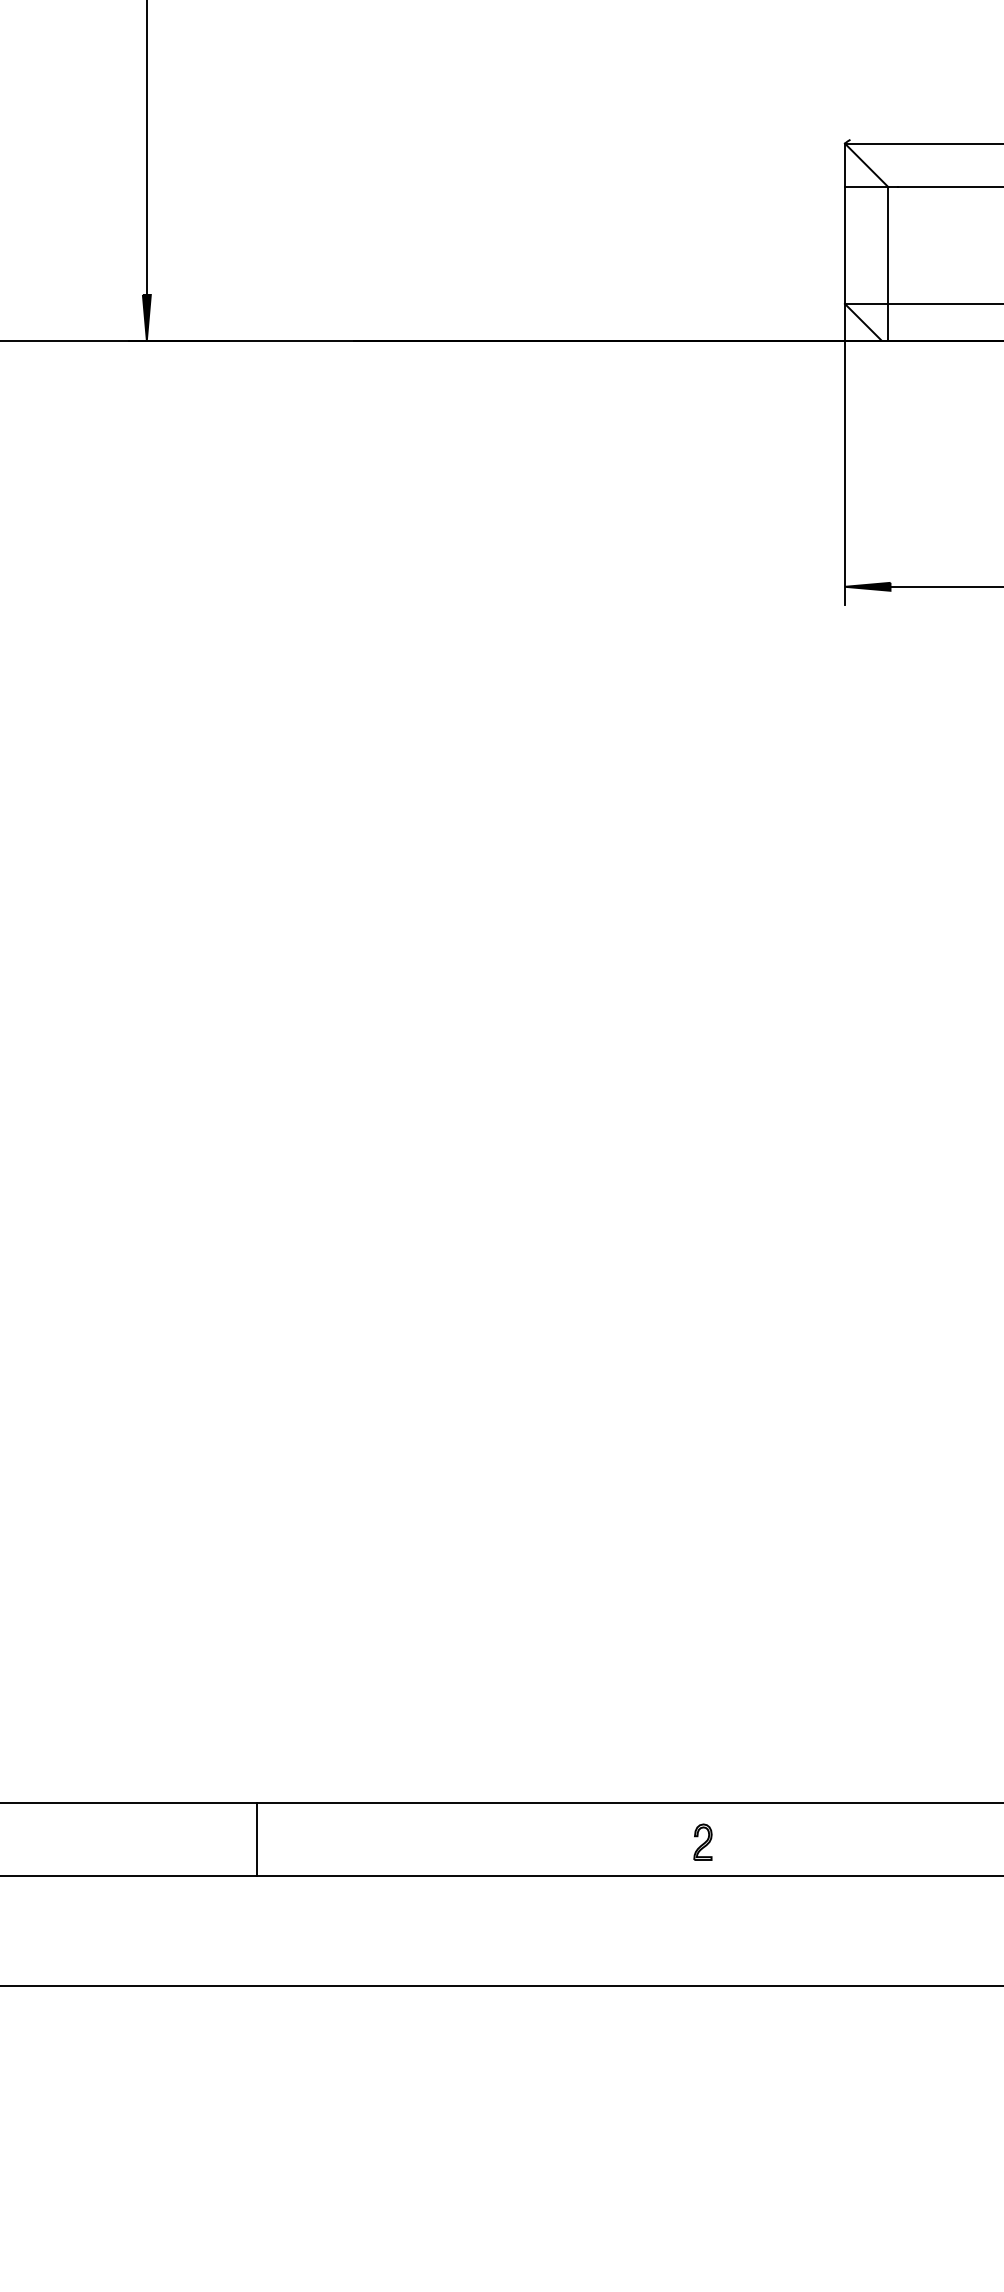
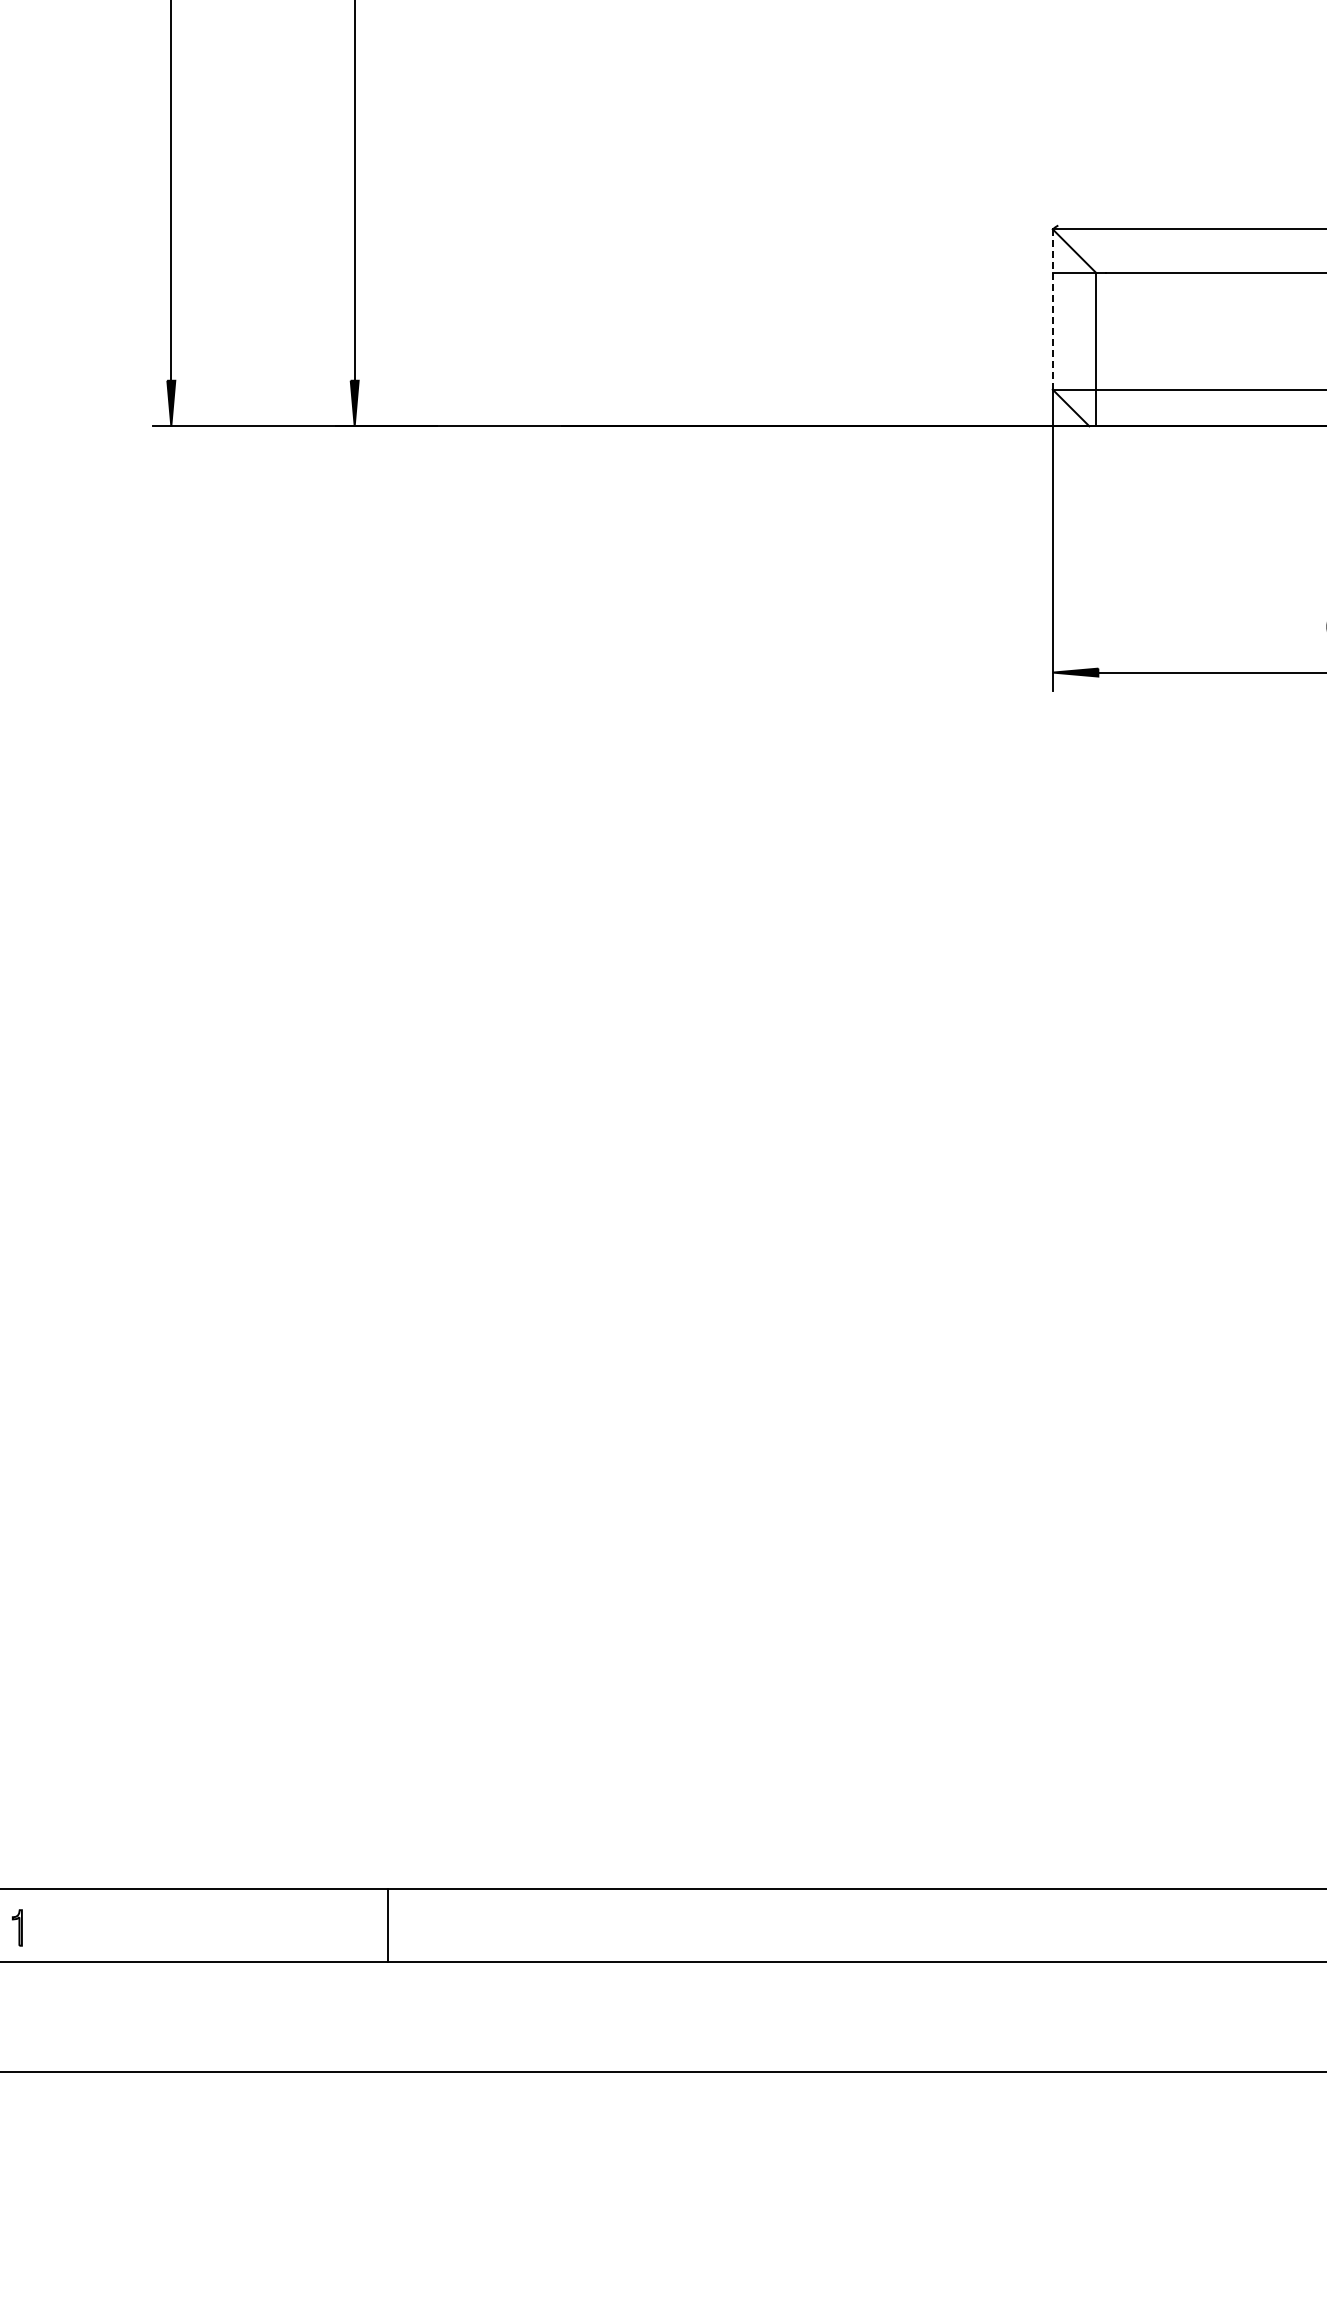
line: (844, 223) -> (1052, 309), solid -> dashed
line: (256, 1838) -> (387, 1924), moved
part: (702, 1841) -> (910, 1927), removed

